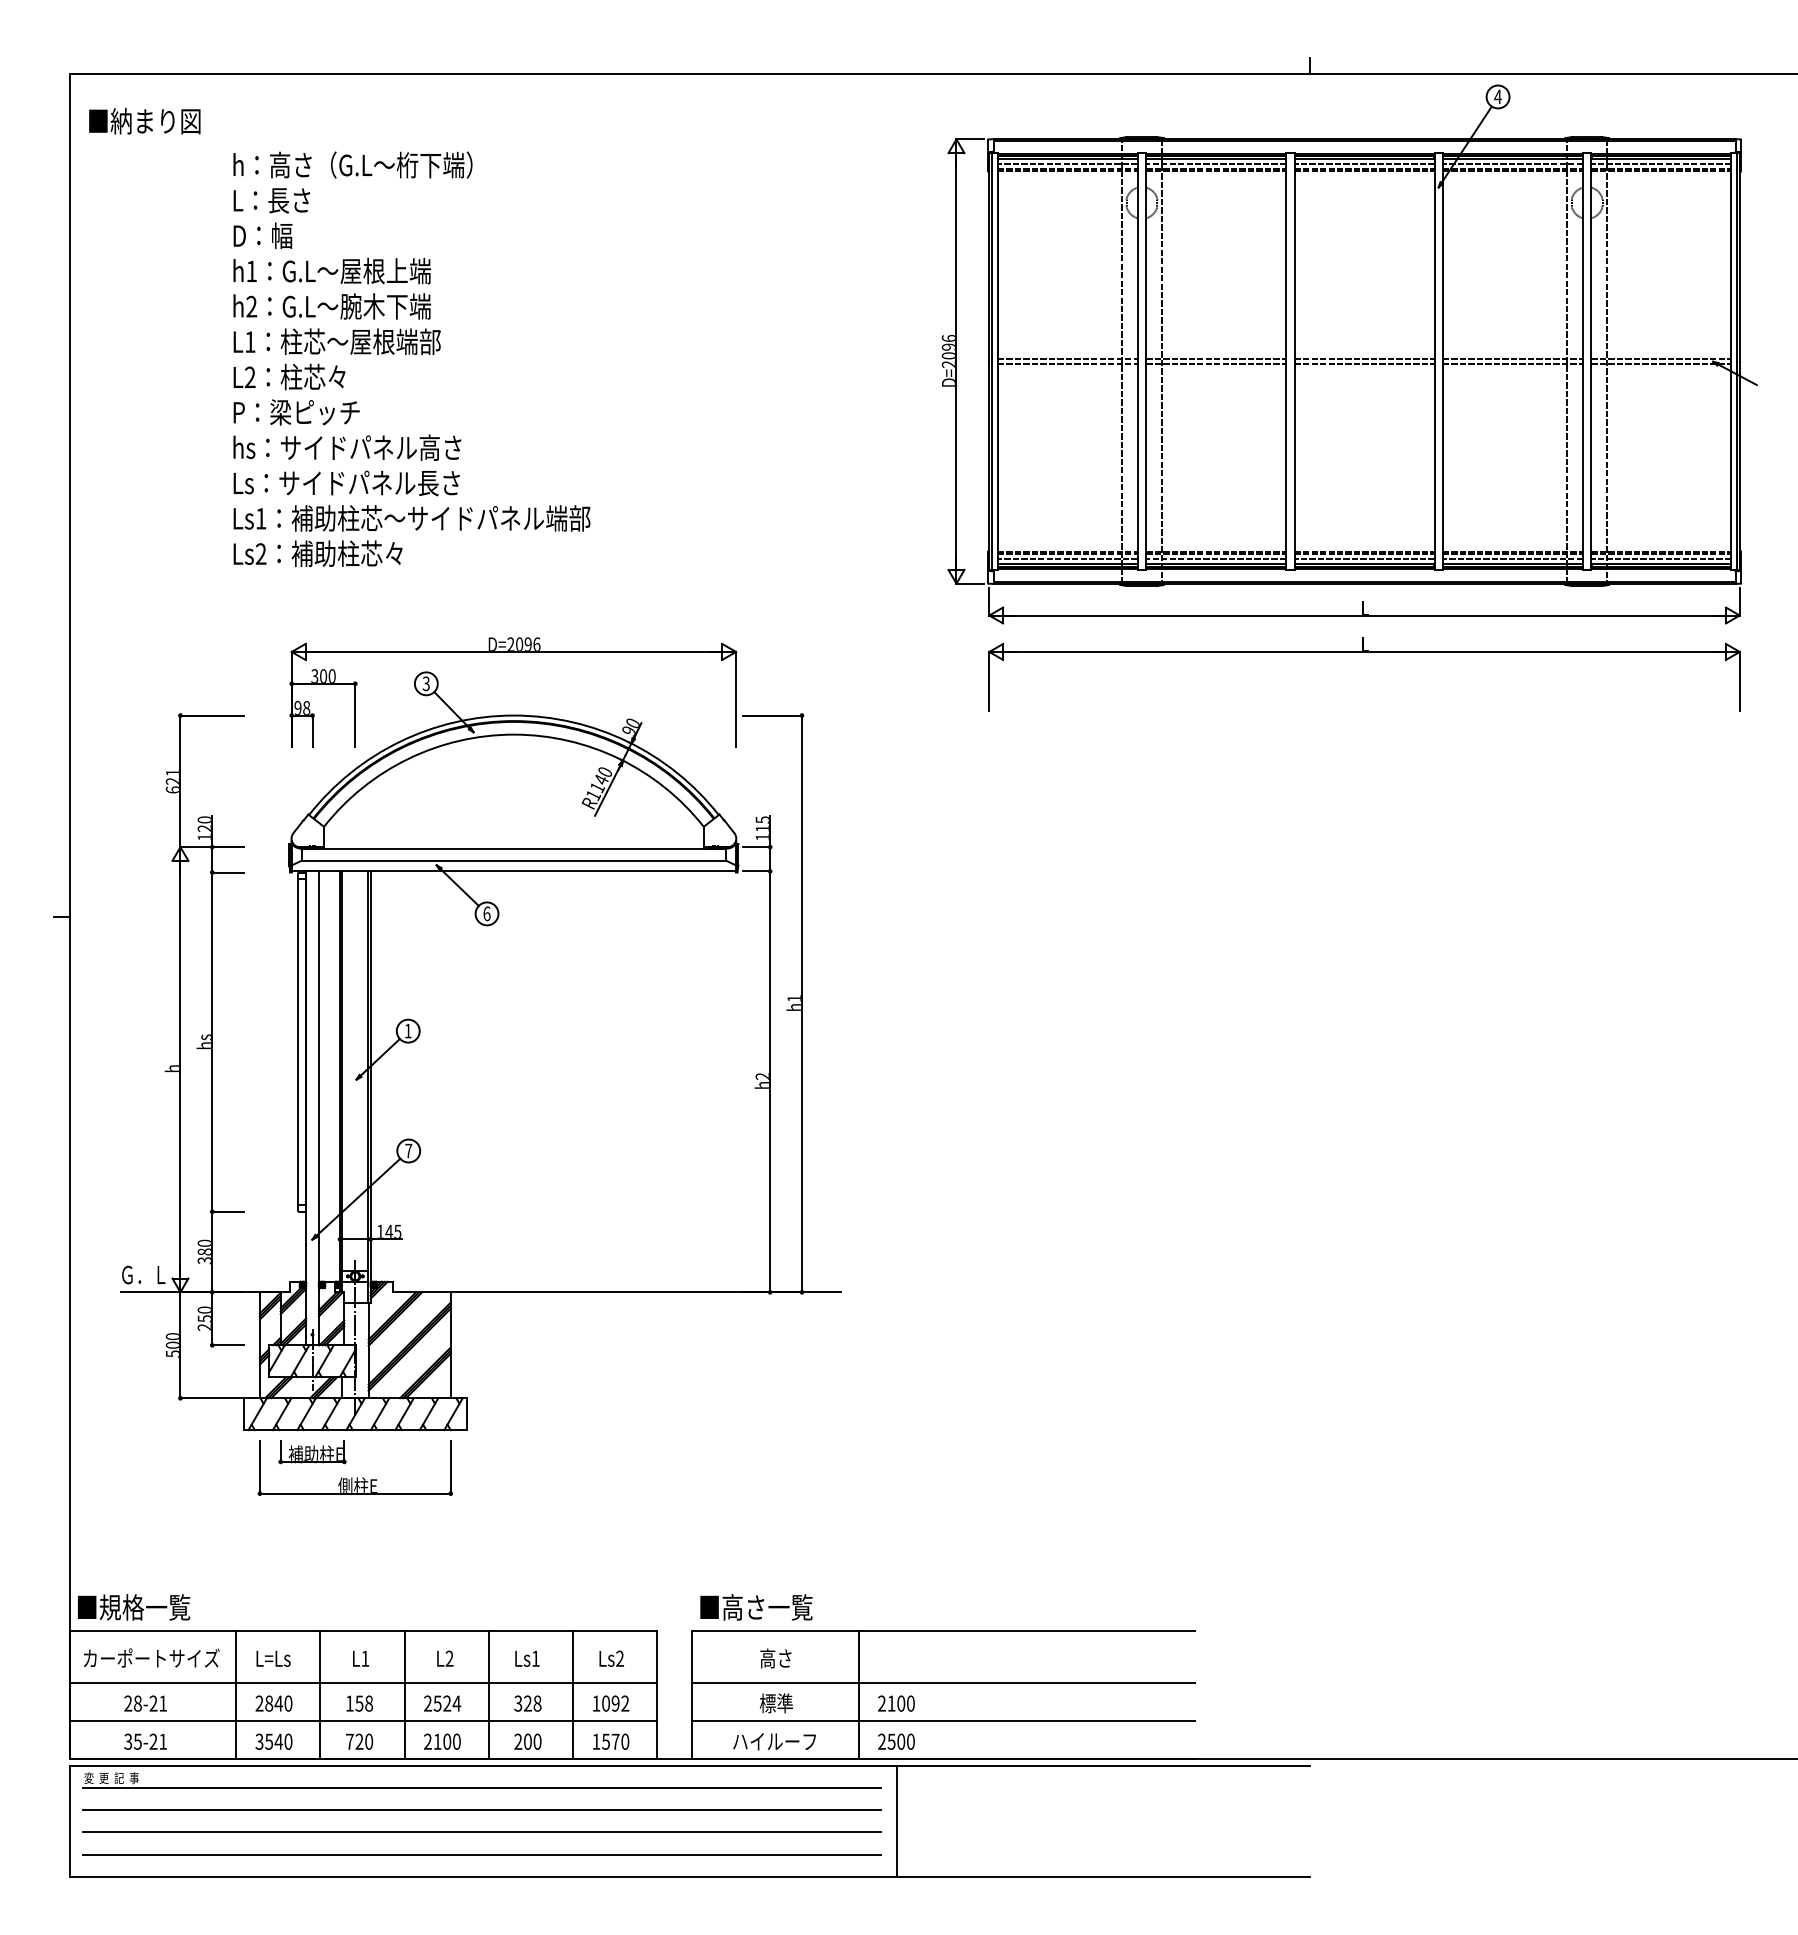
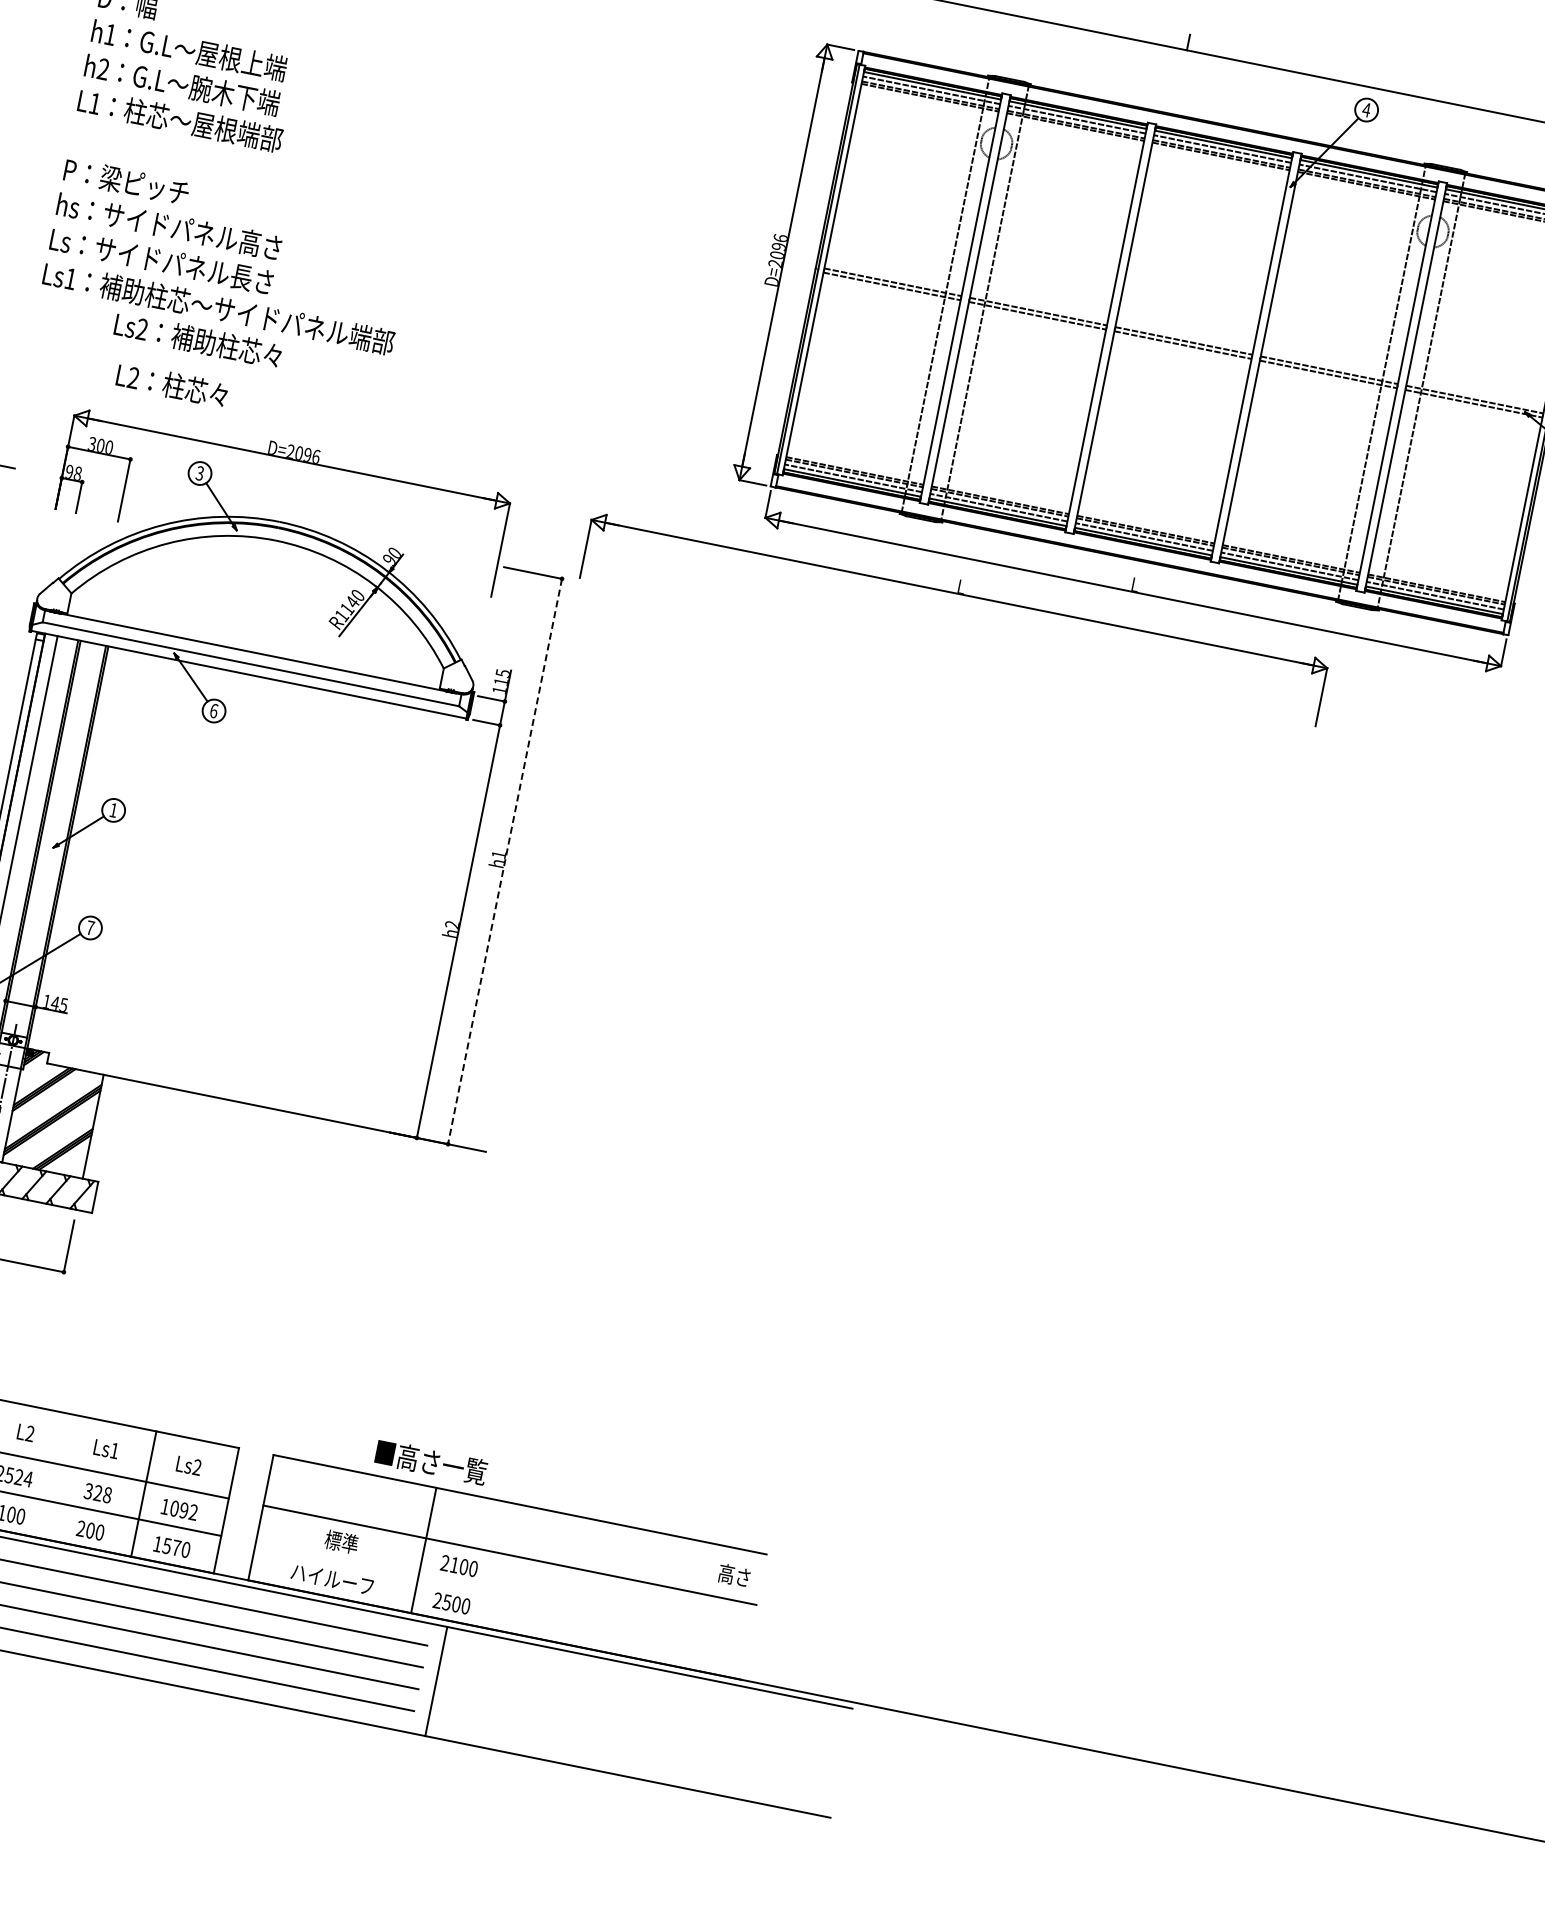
text: (289, 376) -> (172, 384), moved
text: (317, 553) -> (197, 340), moved
part: (1364, 652) -> (959, 594), moved
line: (802, 1004) -> (505, 862), solid -> dashed
text: (756, 1607) -> (431, 1462), moved
text: (775, 1658) -> (733, 1575), moved
line: (488, 1695) -> (61, 1477), removed
line: (943, 1721) -> (501, 1592), removed

